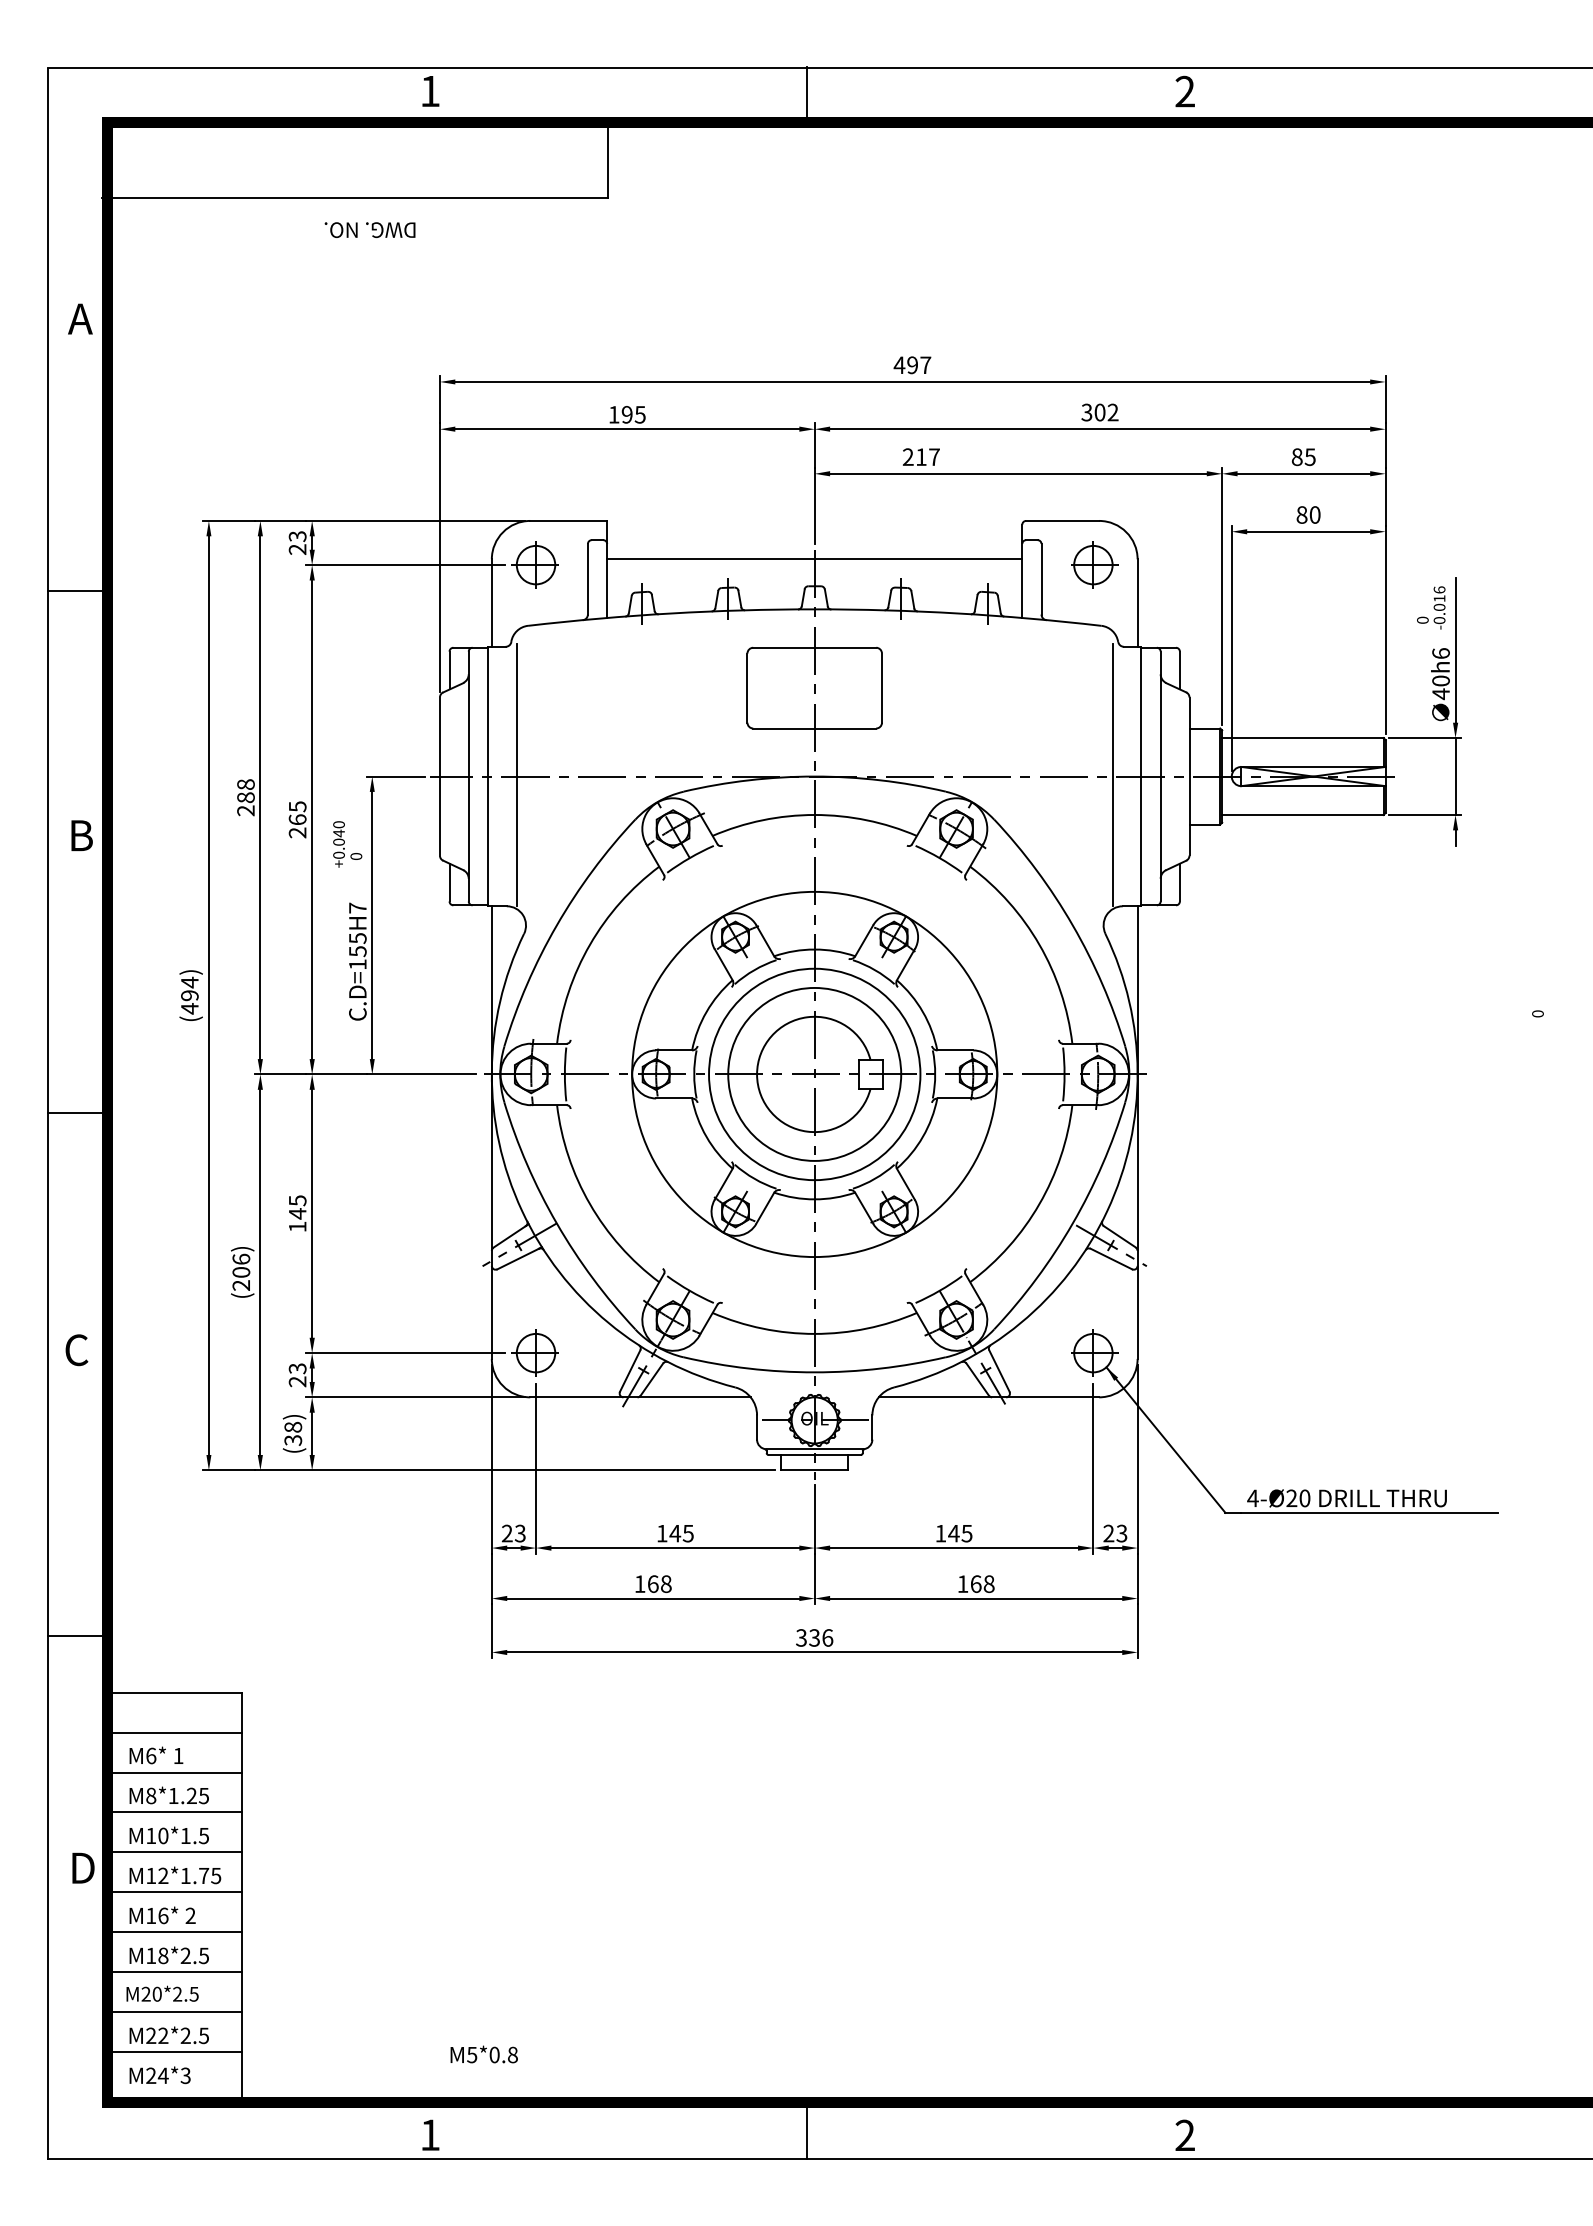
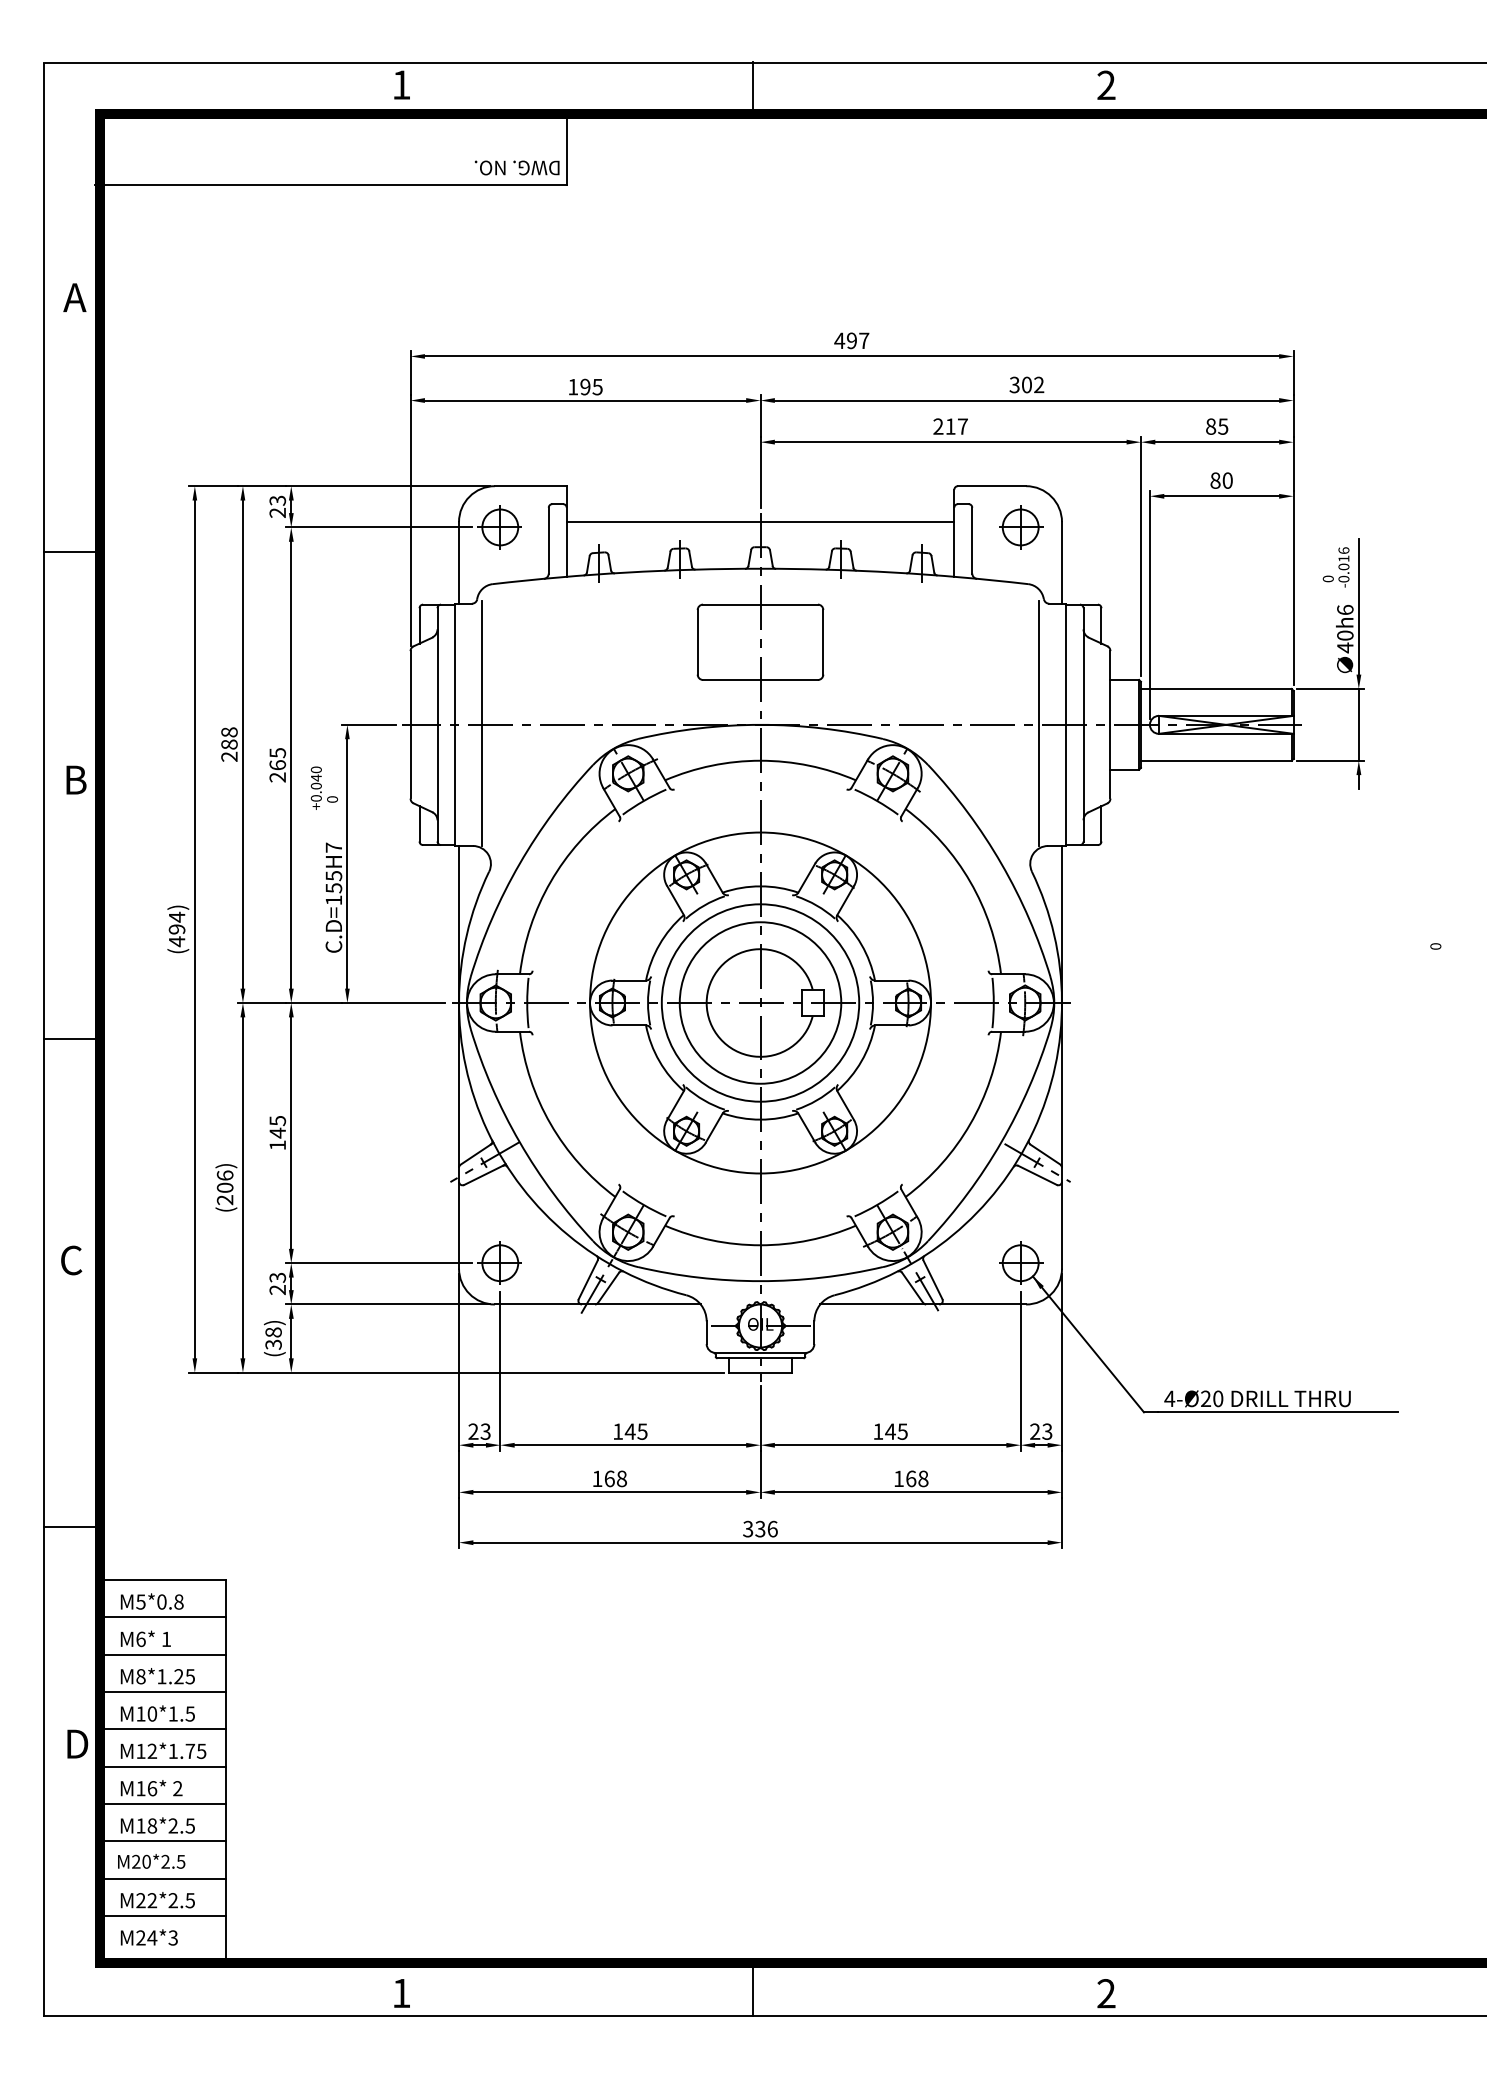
text: (369, 229) -> (516, 167), moved
text: (921, 456) -> (950, 426), moved
text: (483, 2054) -> (151, 1601), moved

